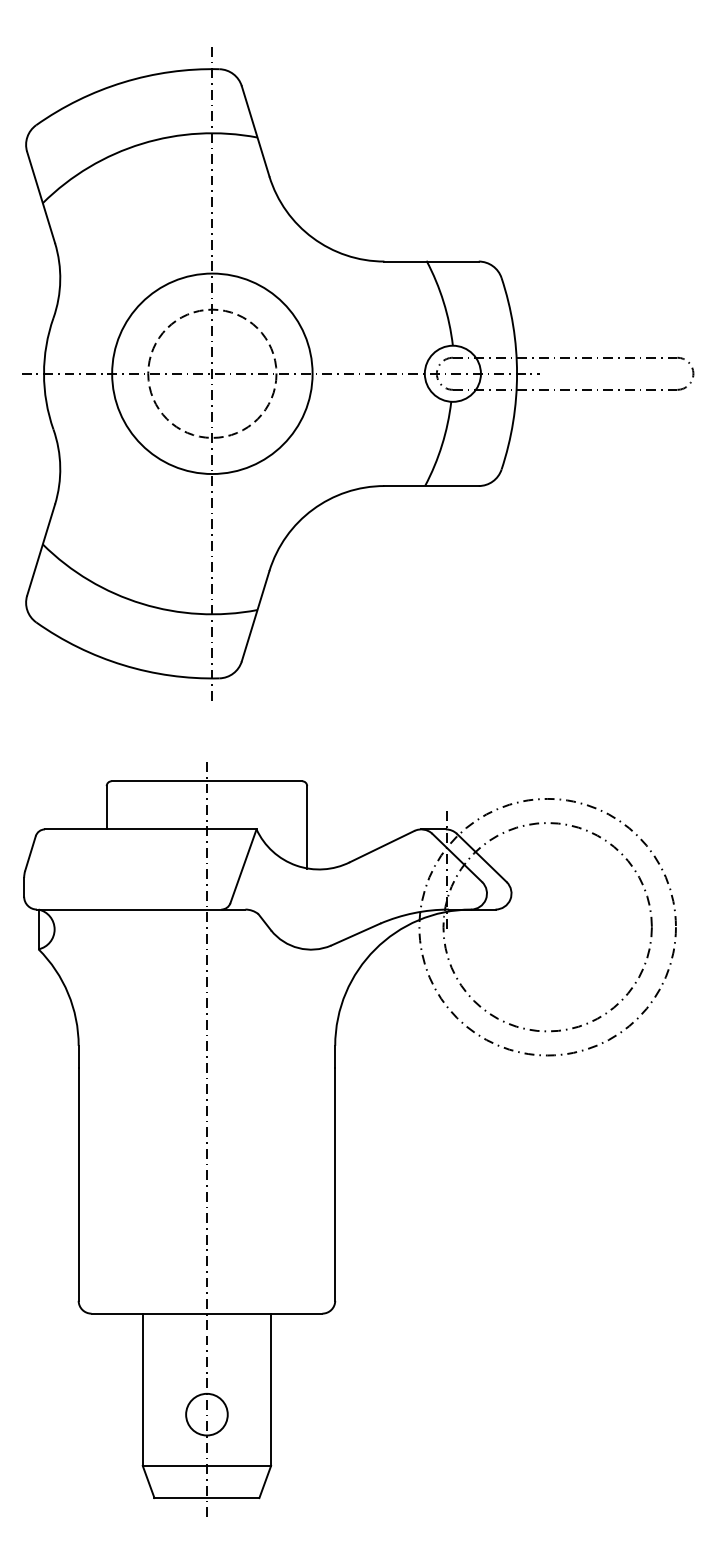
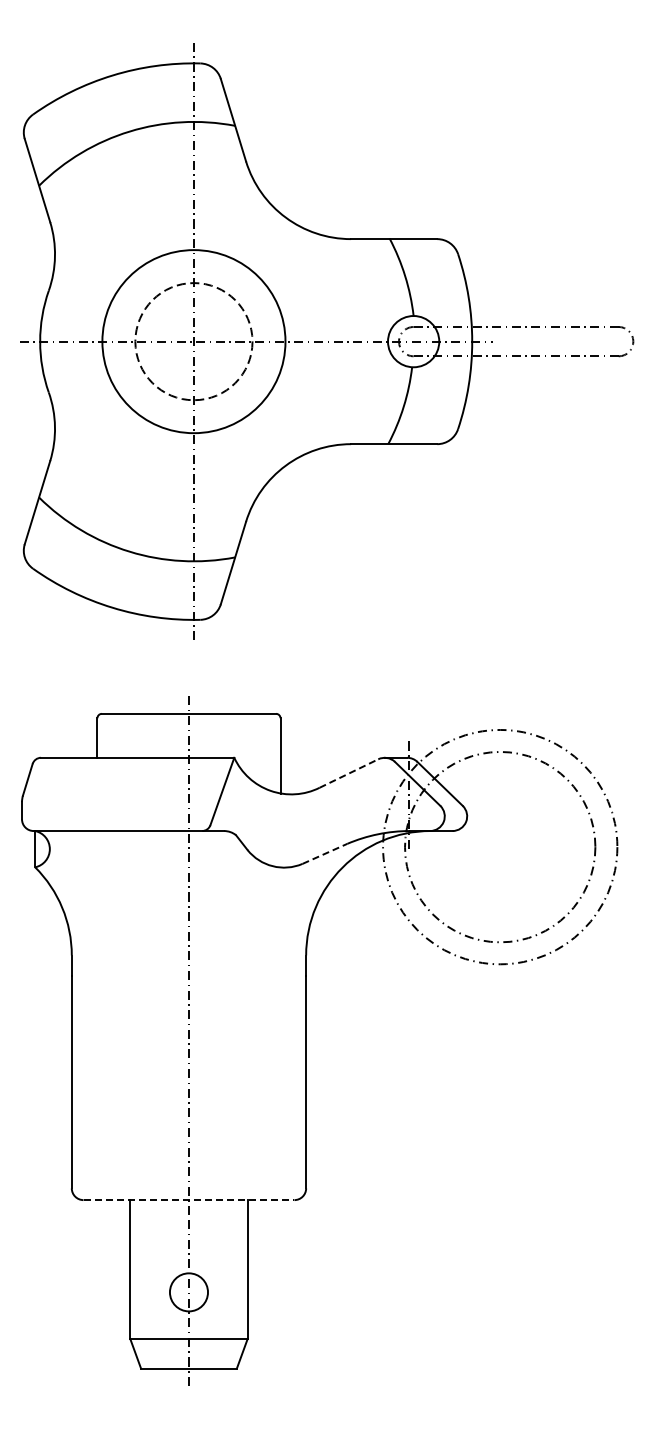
line: (381, 846) -> (348, 773), solid -> dashed
line: (355, 934) -> (324, 853), solid -> dashed
line: (207, 1314) -> (189, 1200), solid -> dashed

